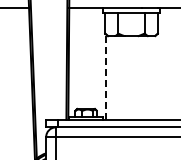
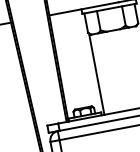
line: (106, 77) -> (97, 74), dashed -> solid

